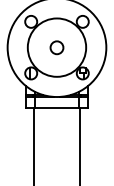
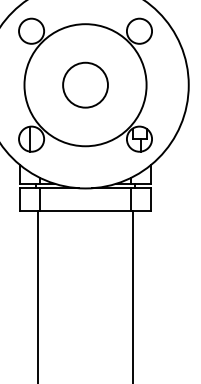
circle: (56, 47) -> (84, 84), size x1.67

